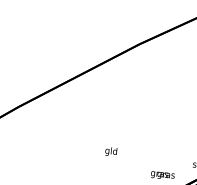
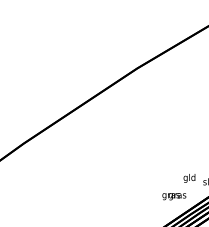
text: (111, 151) -> (189, 178), moved

